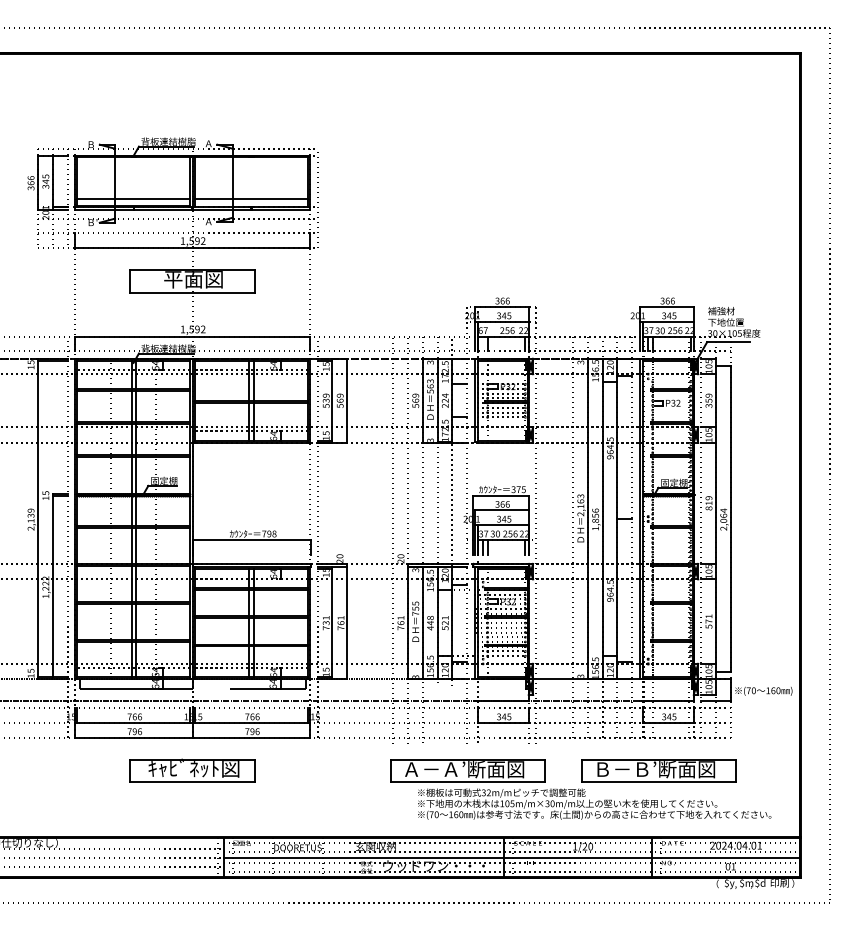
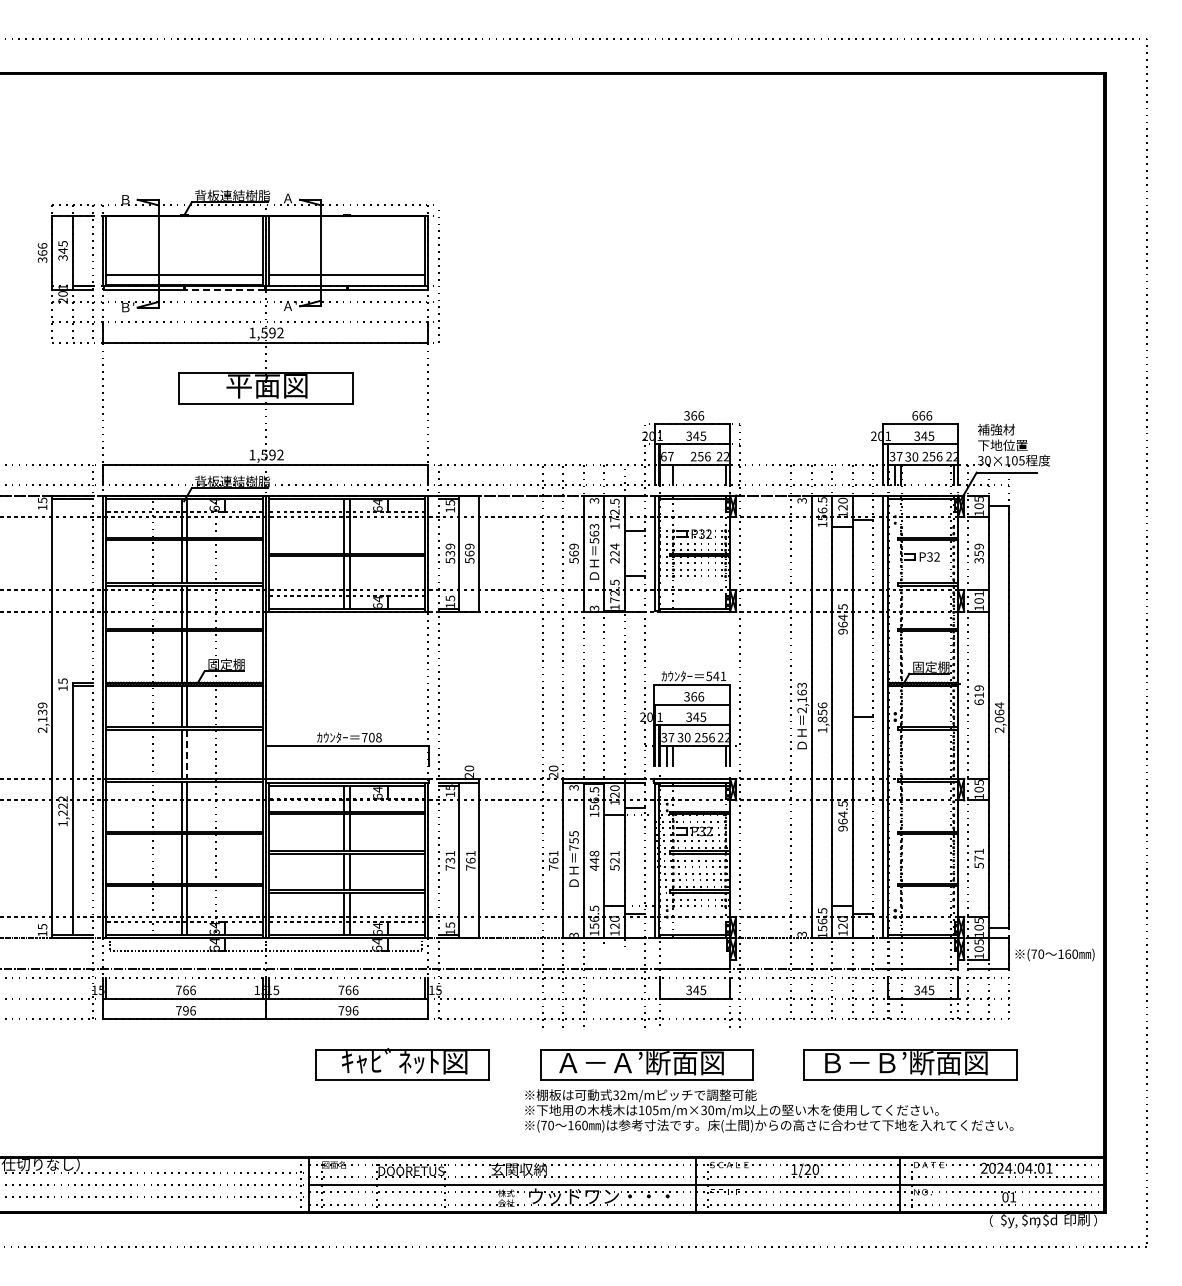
line: (162, 210) -> (224, 290), solid -> dashed
text: (662, 300) -> (915, 415), 366 -> 666
text: (708, 429) -> (978, 593), 105 -> 101
text: (518, 489) -> (716, 676), 375 -> 541
text: (708, 508) -> (978, 702), 819 -> 619
text: (269, 533) -> (371, 737), 798 -> 708
line: (135, 546) -> (187, 754), solid -> dashed
part: (192, 770) -> (402, 1064), moved
text: (594, 803) -> (769, 1110), moved

